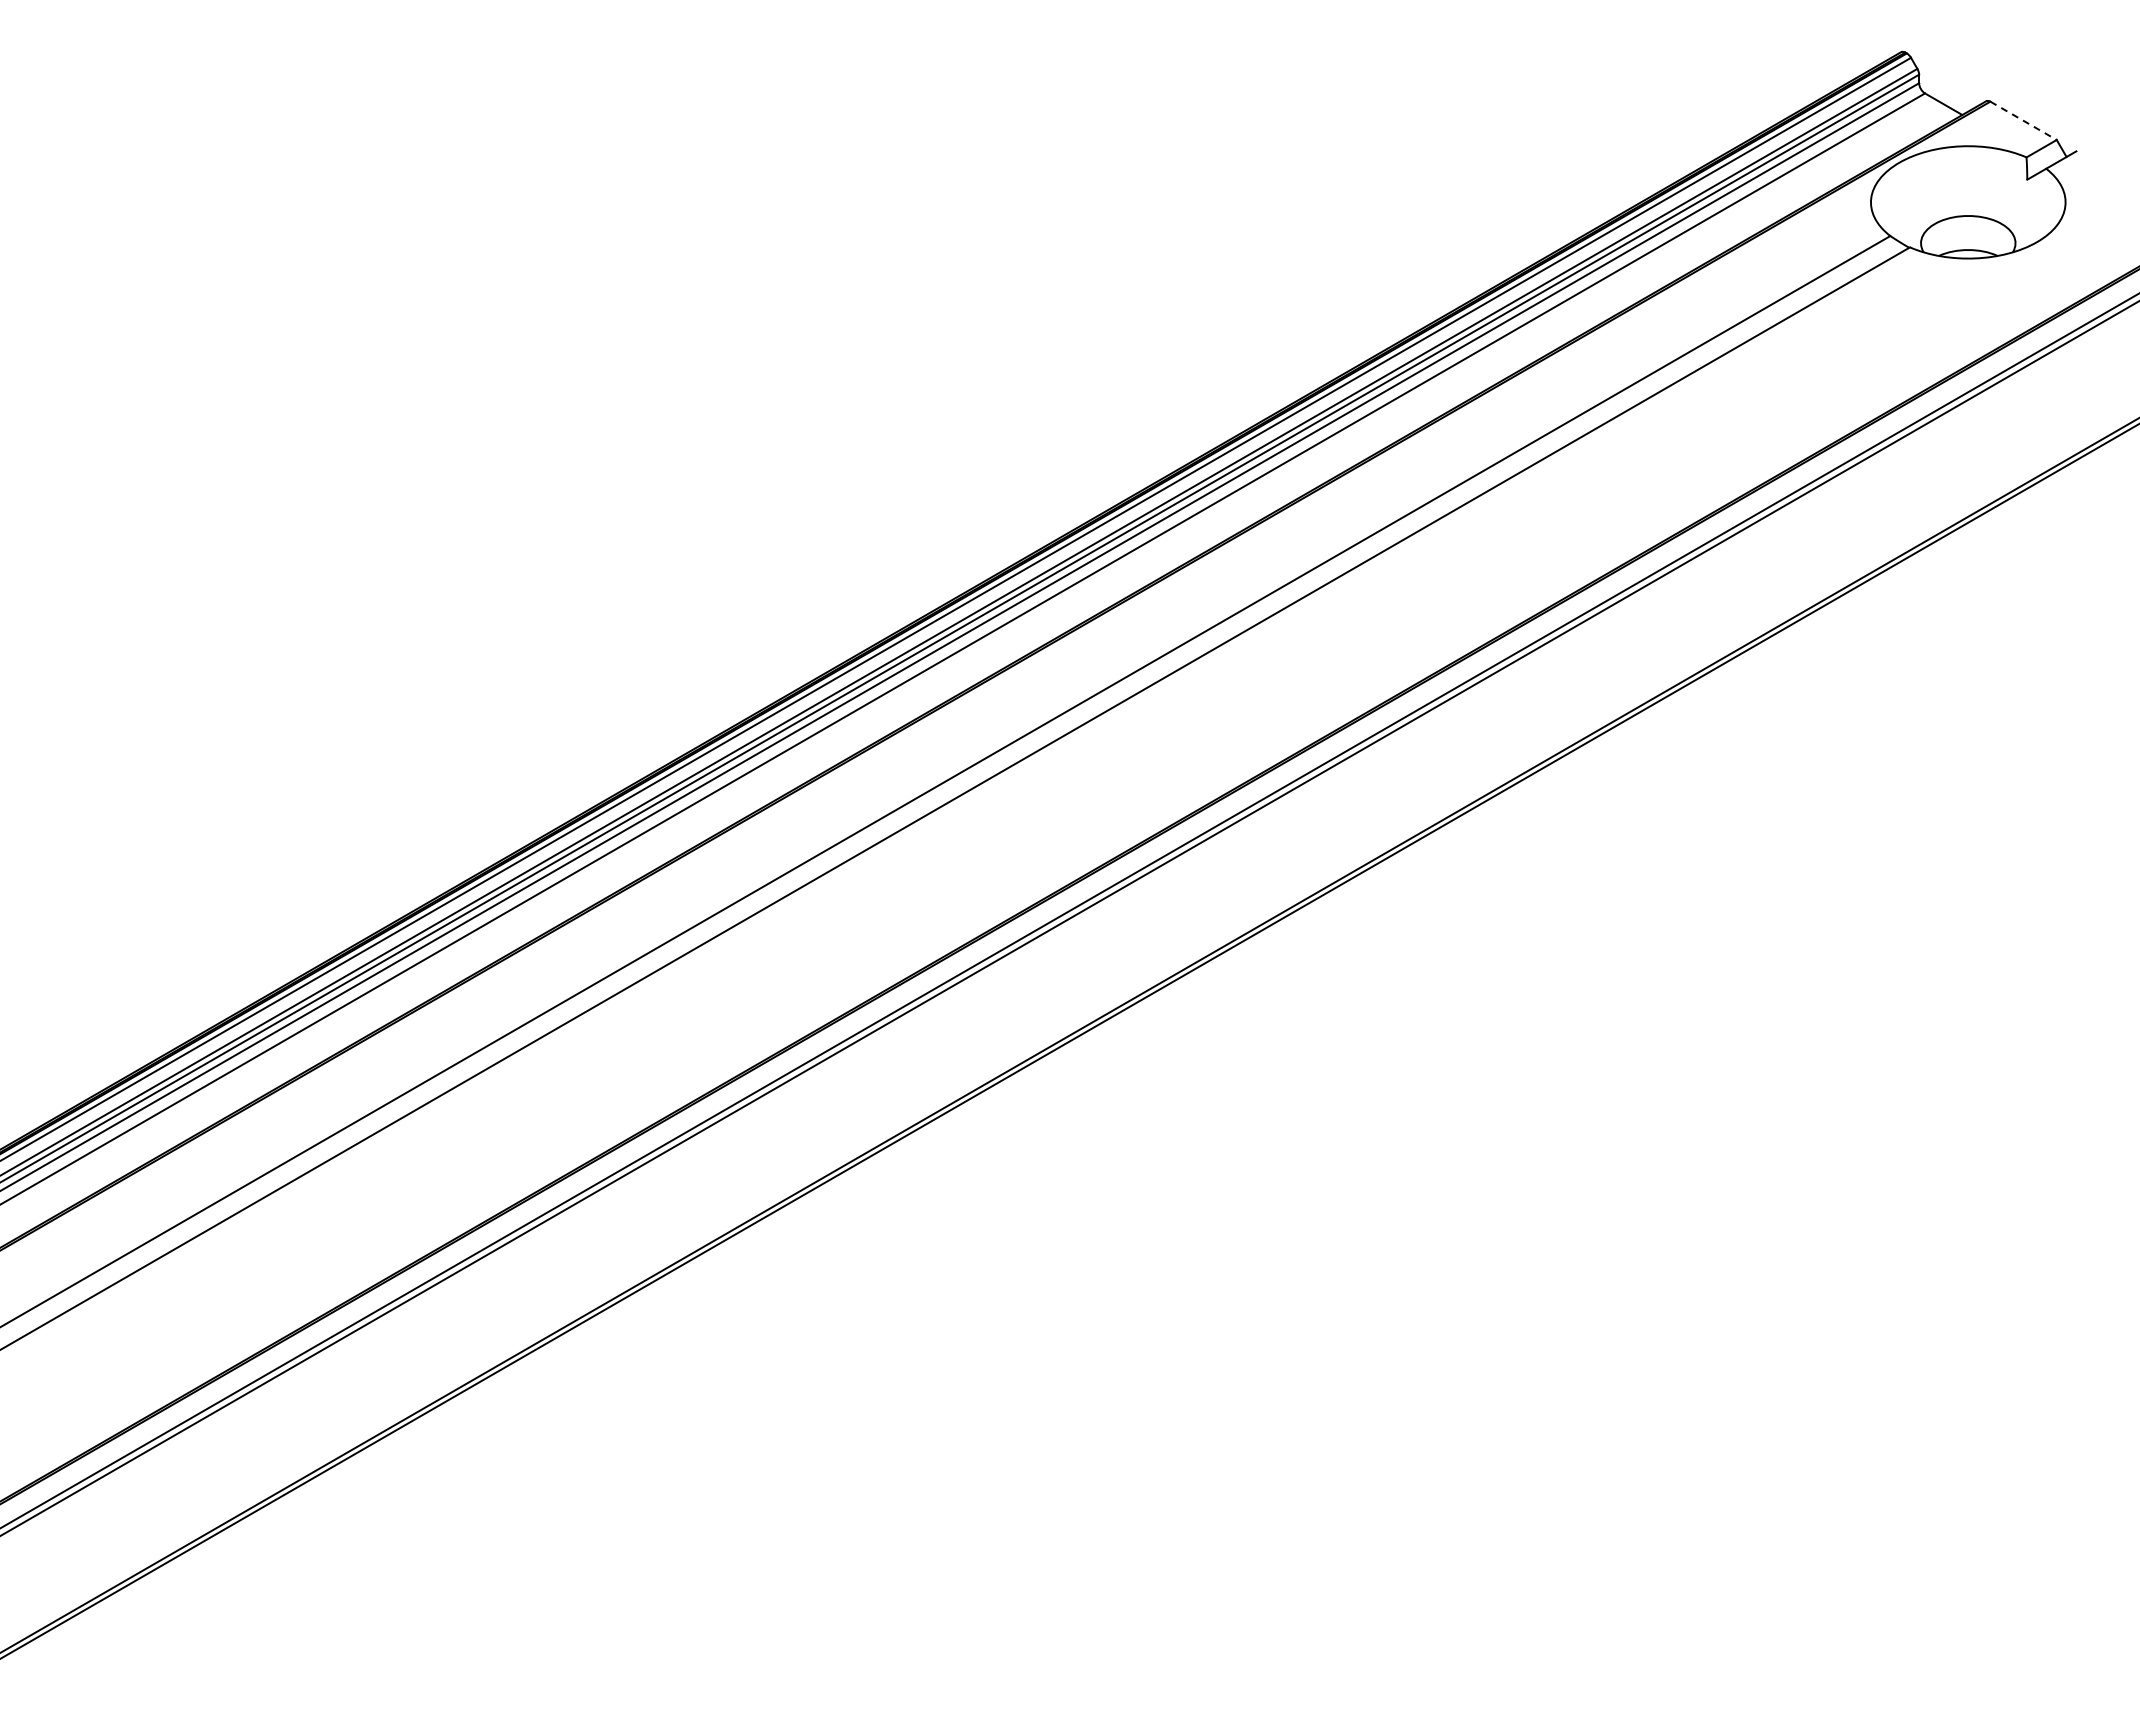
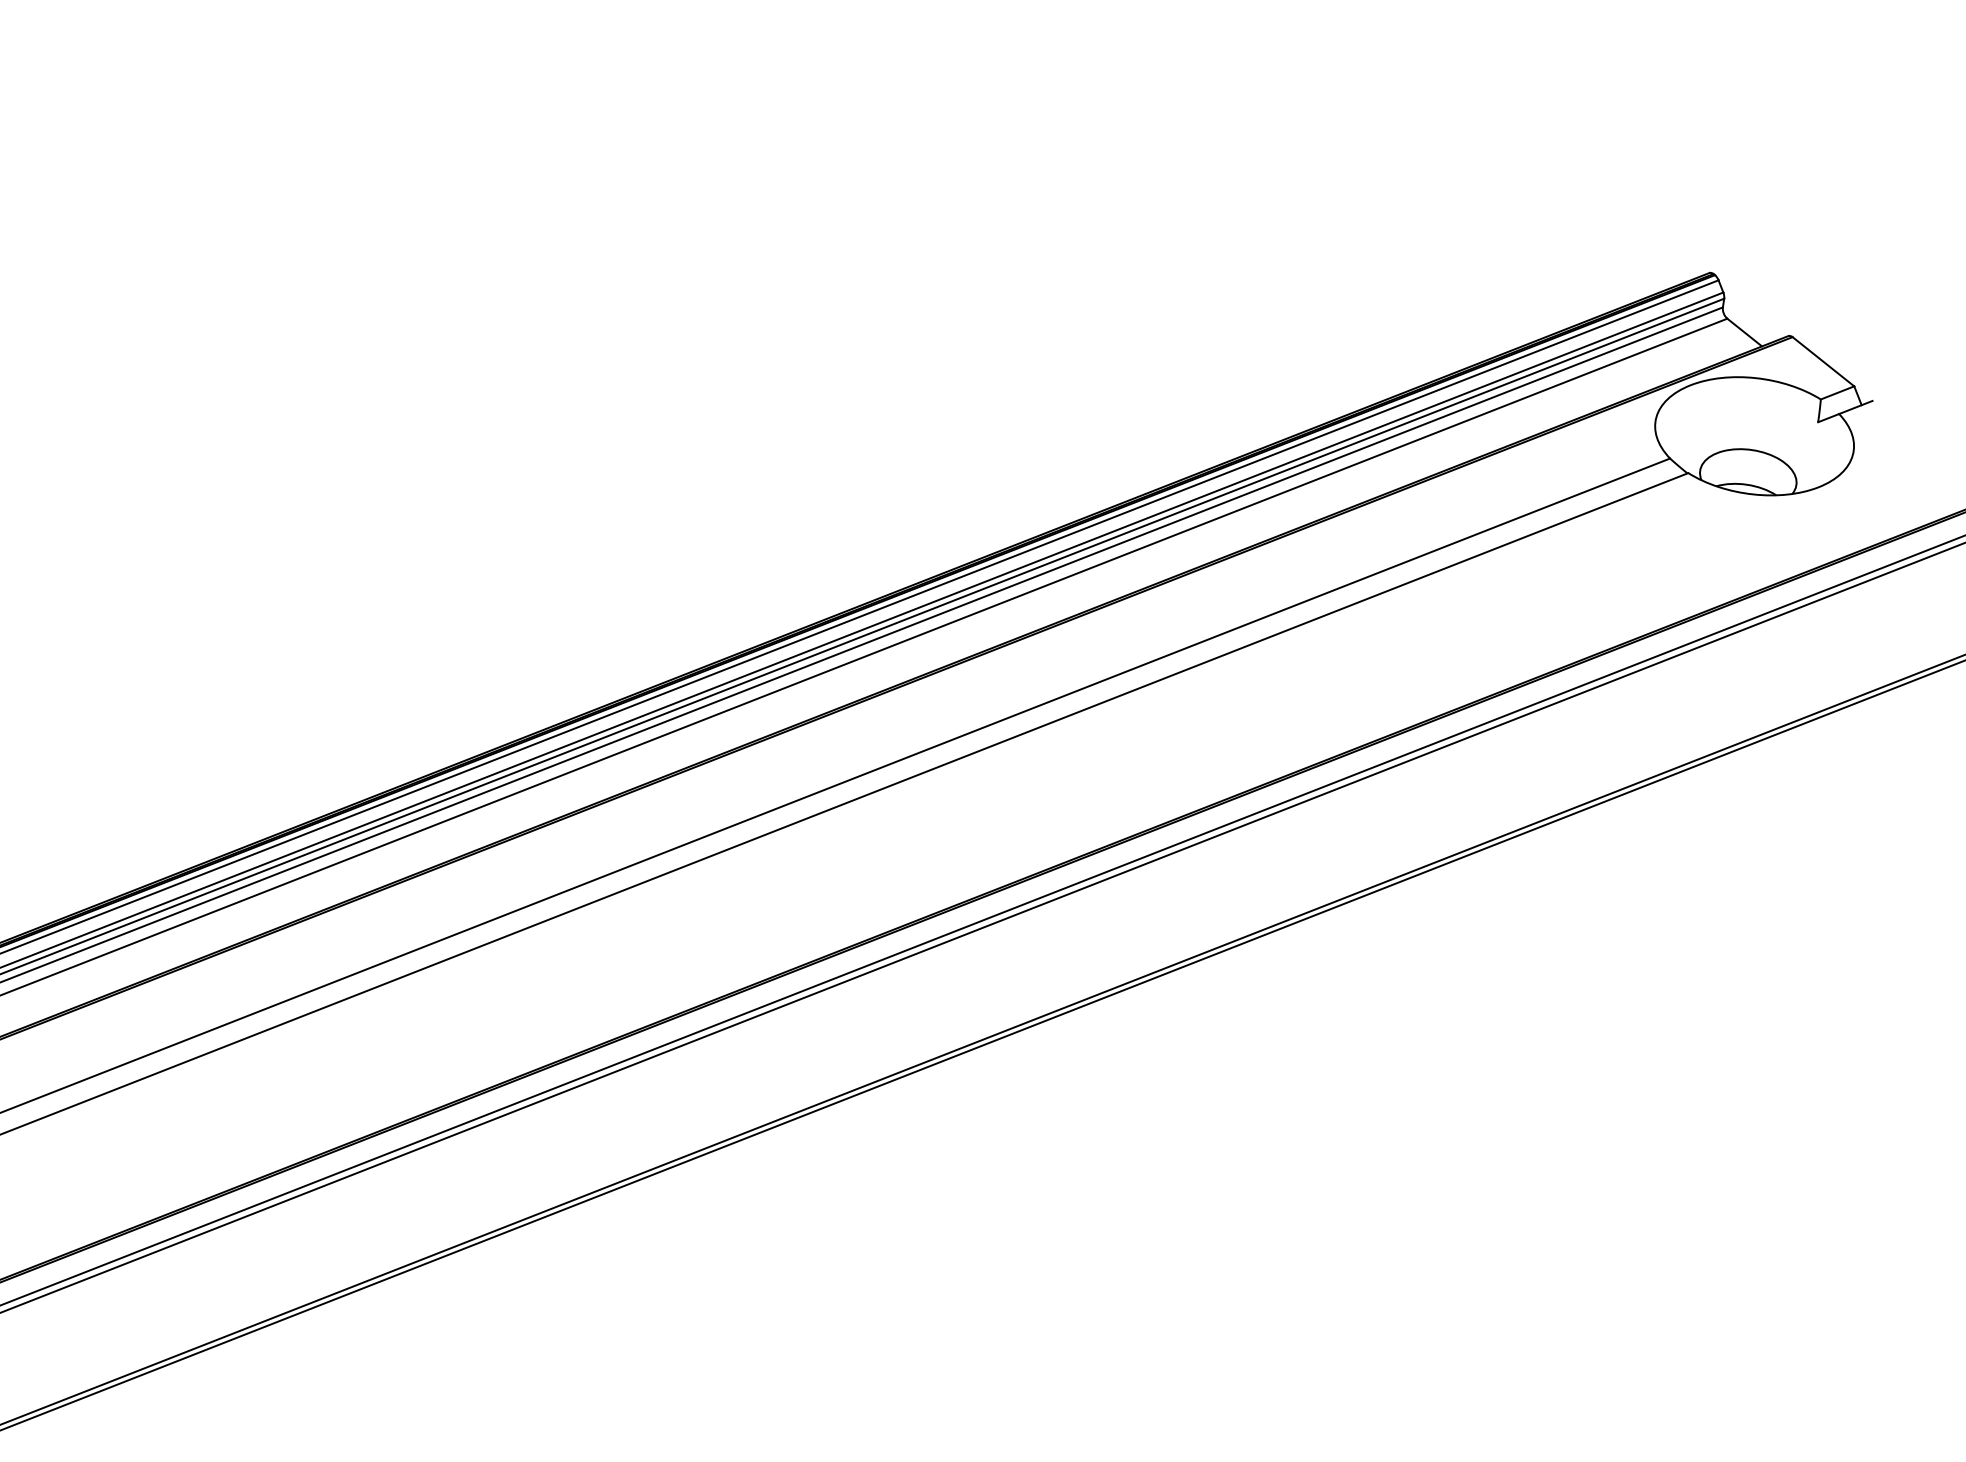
line: (2024, 121) -> (1824, 362), dashed -> solid

